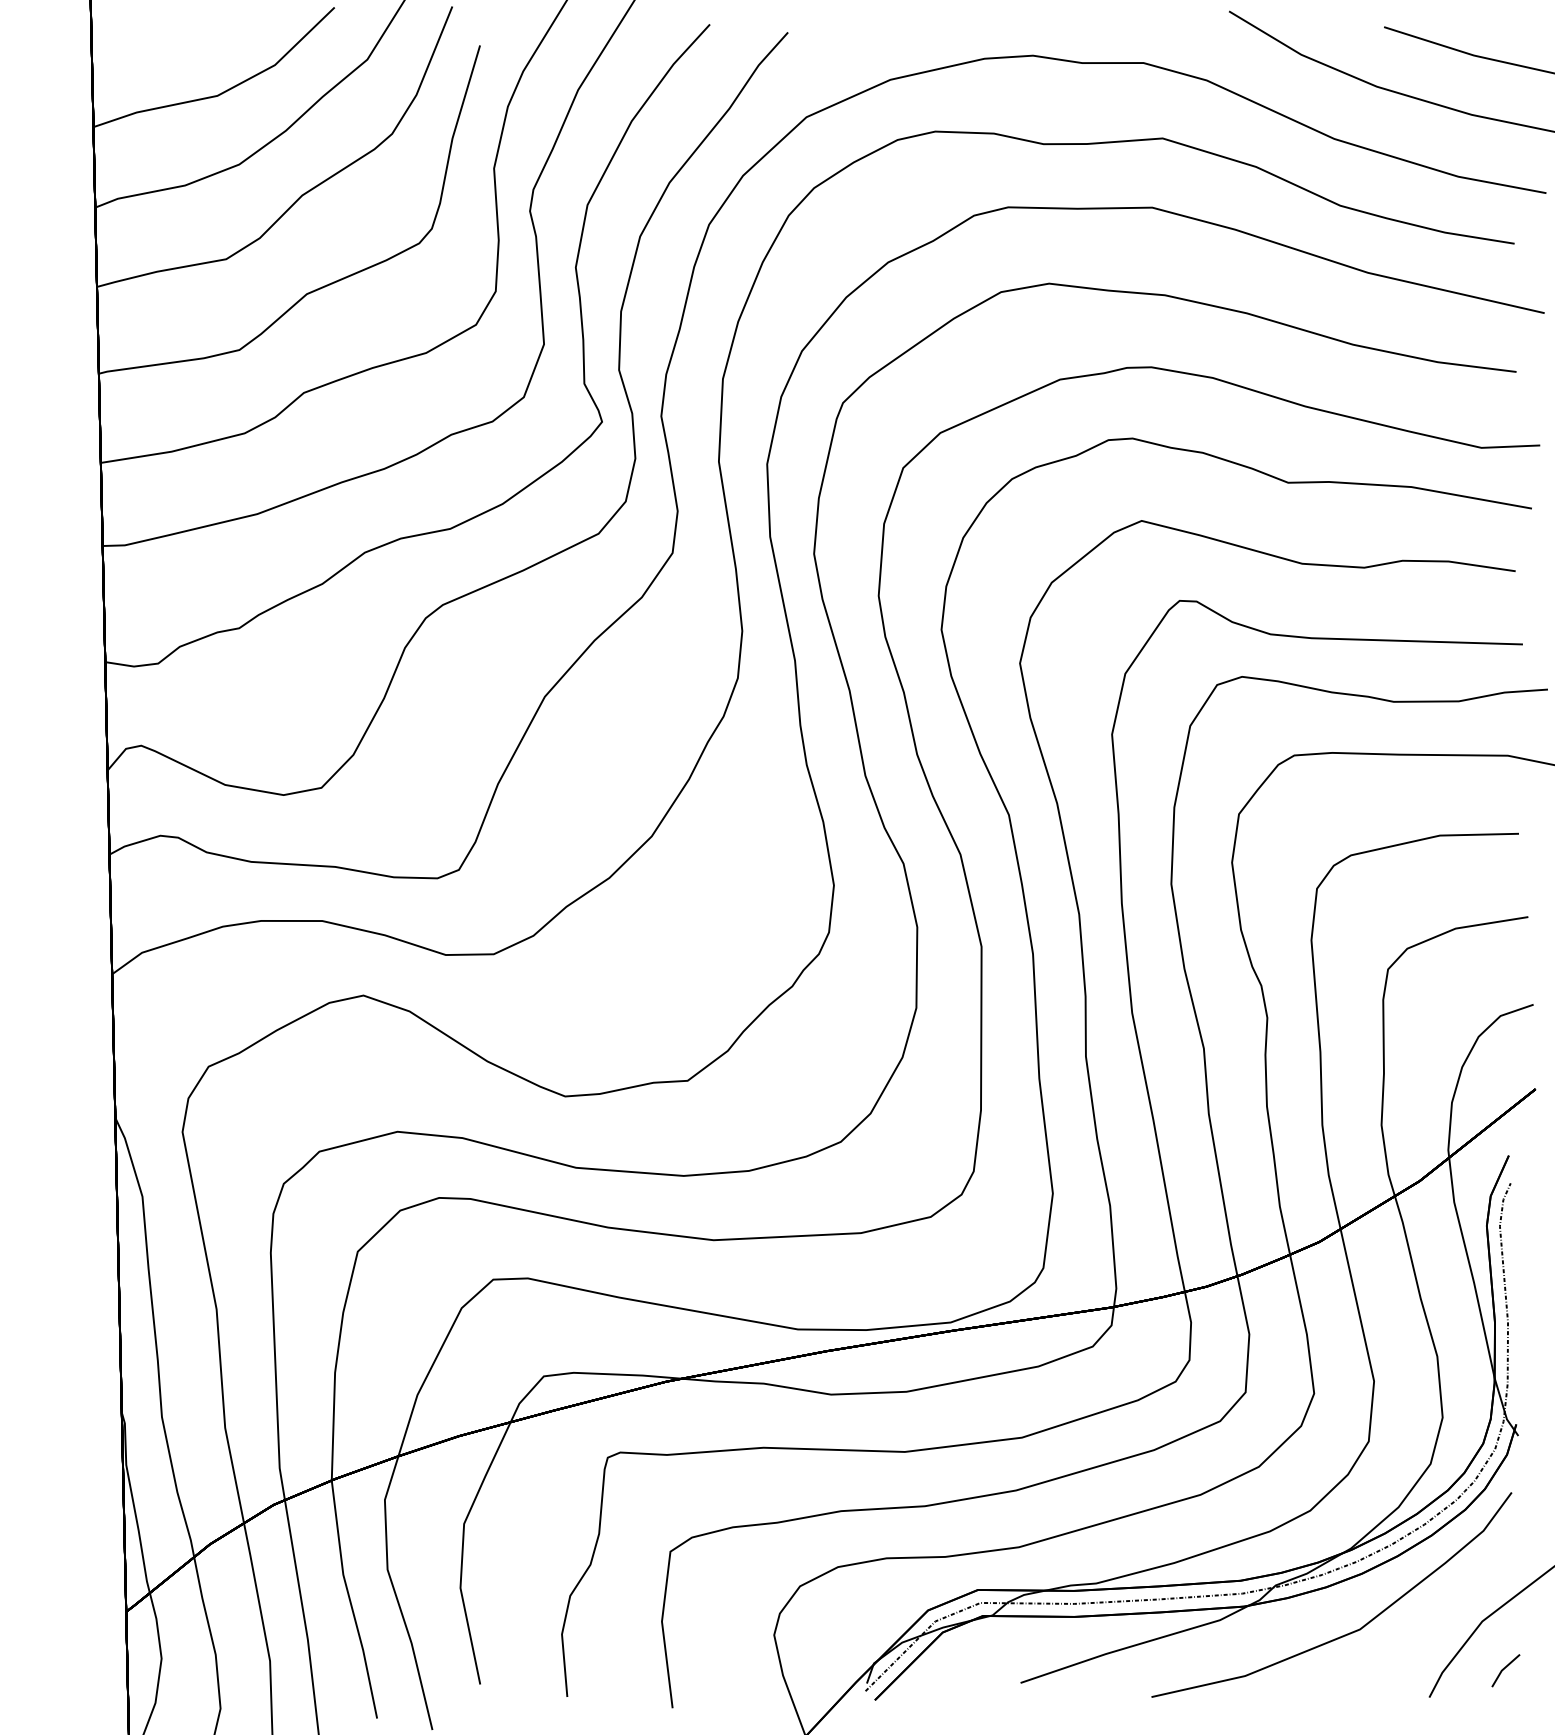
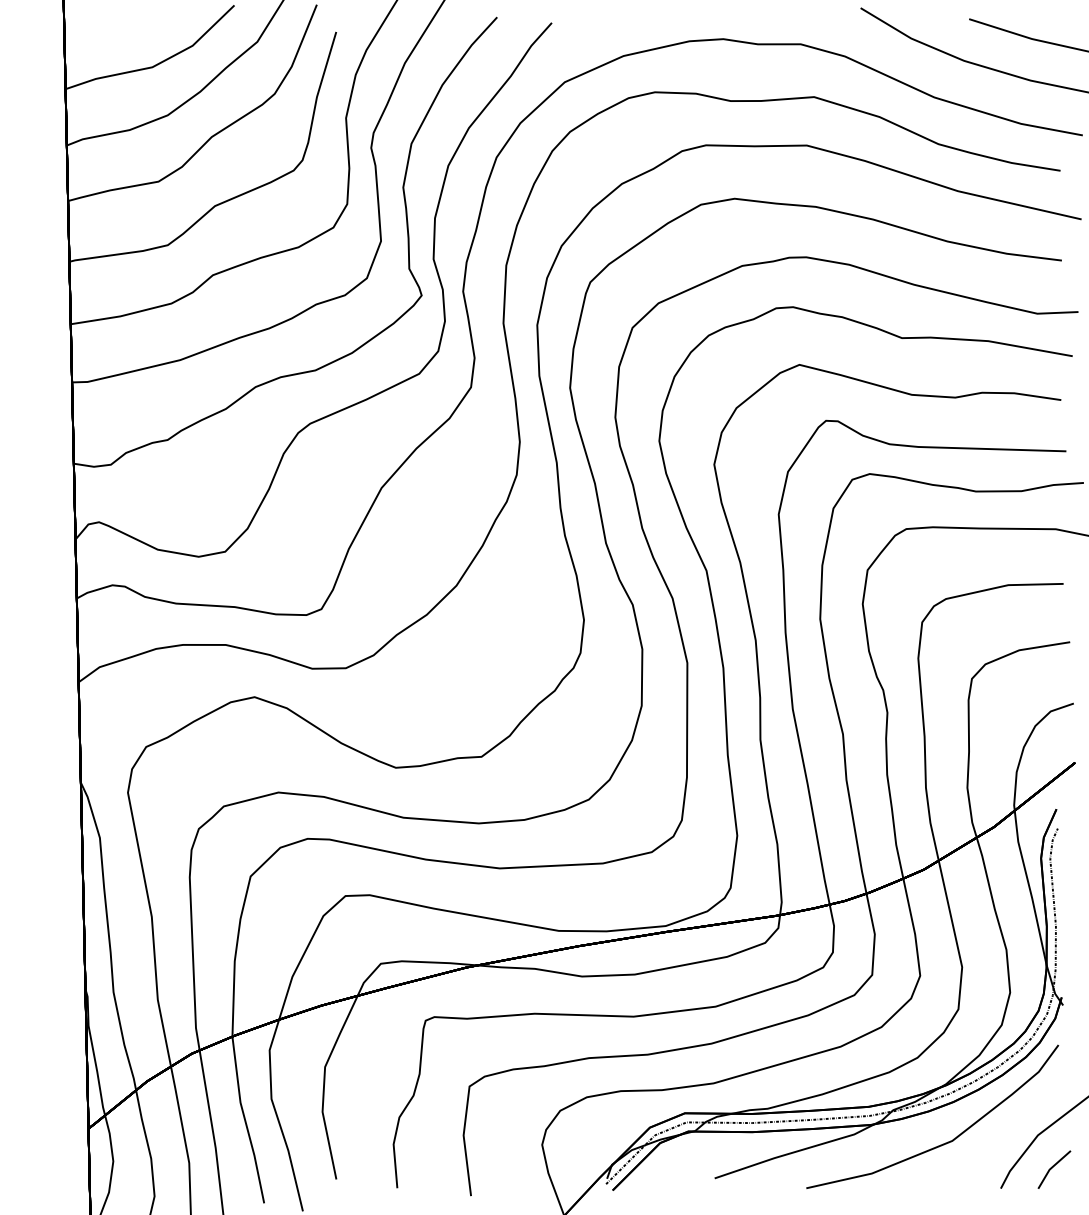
part: (1505, 1670) -> (1054, 1169), size x1.67

